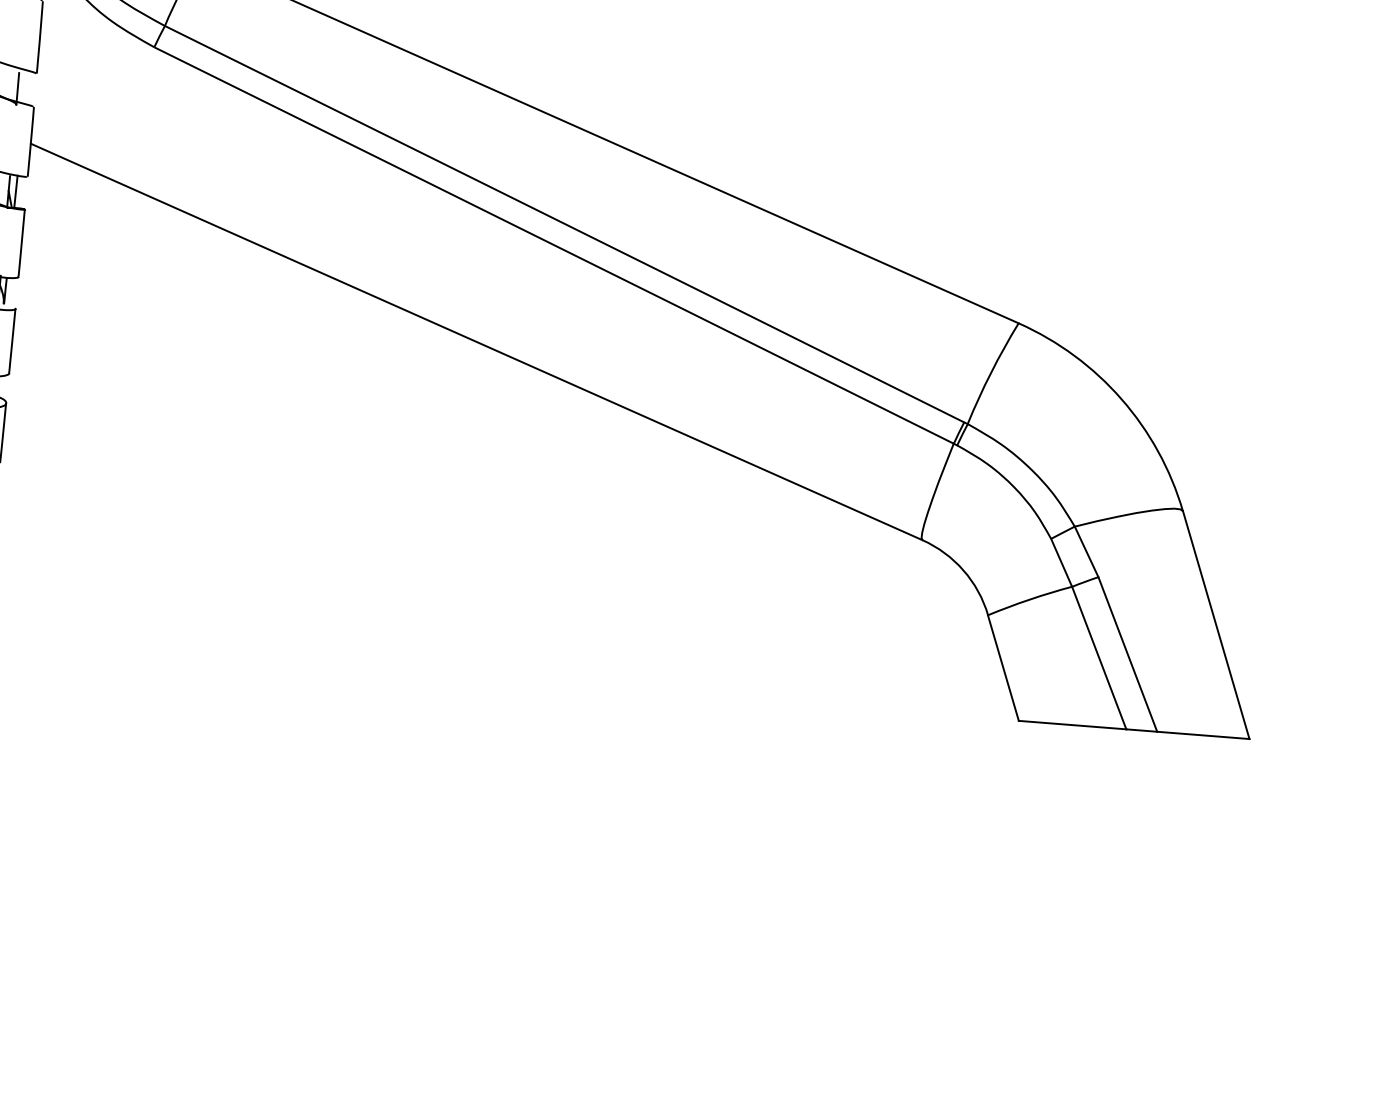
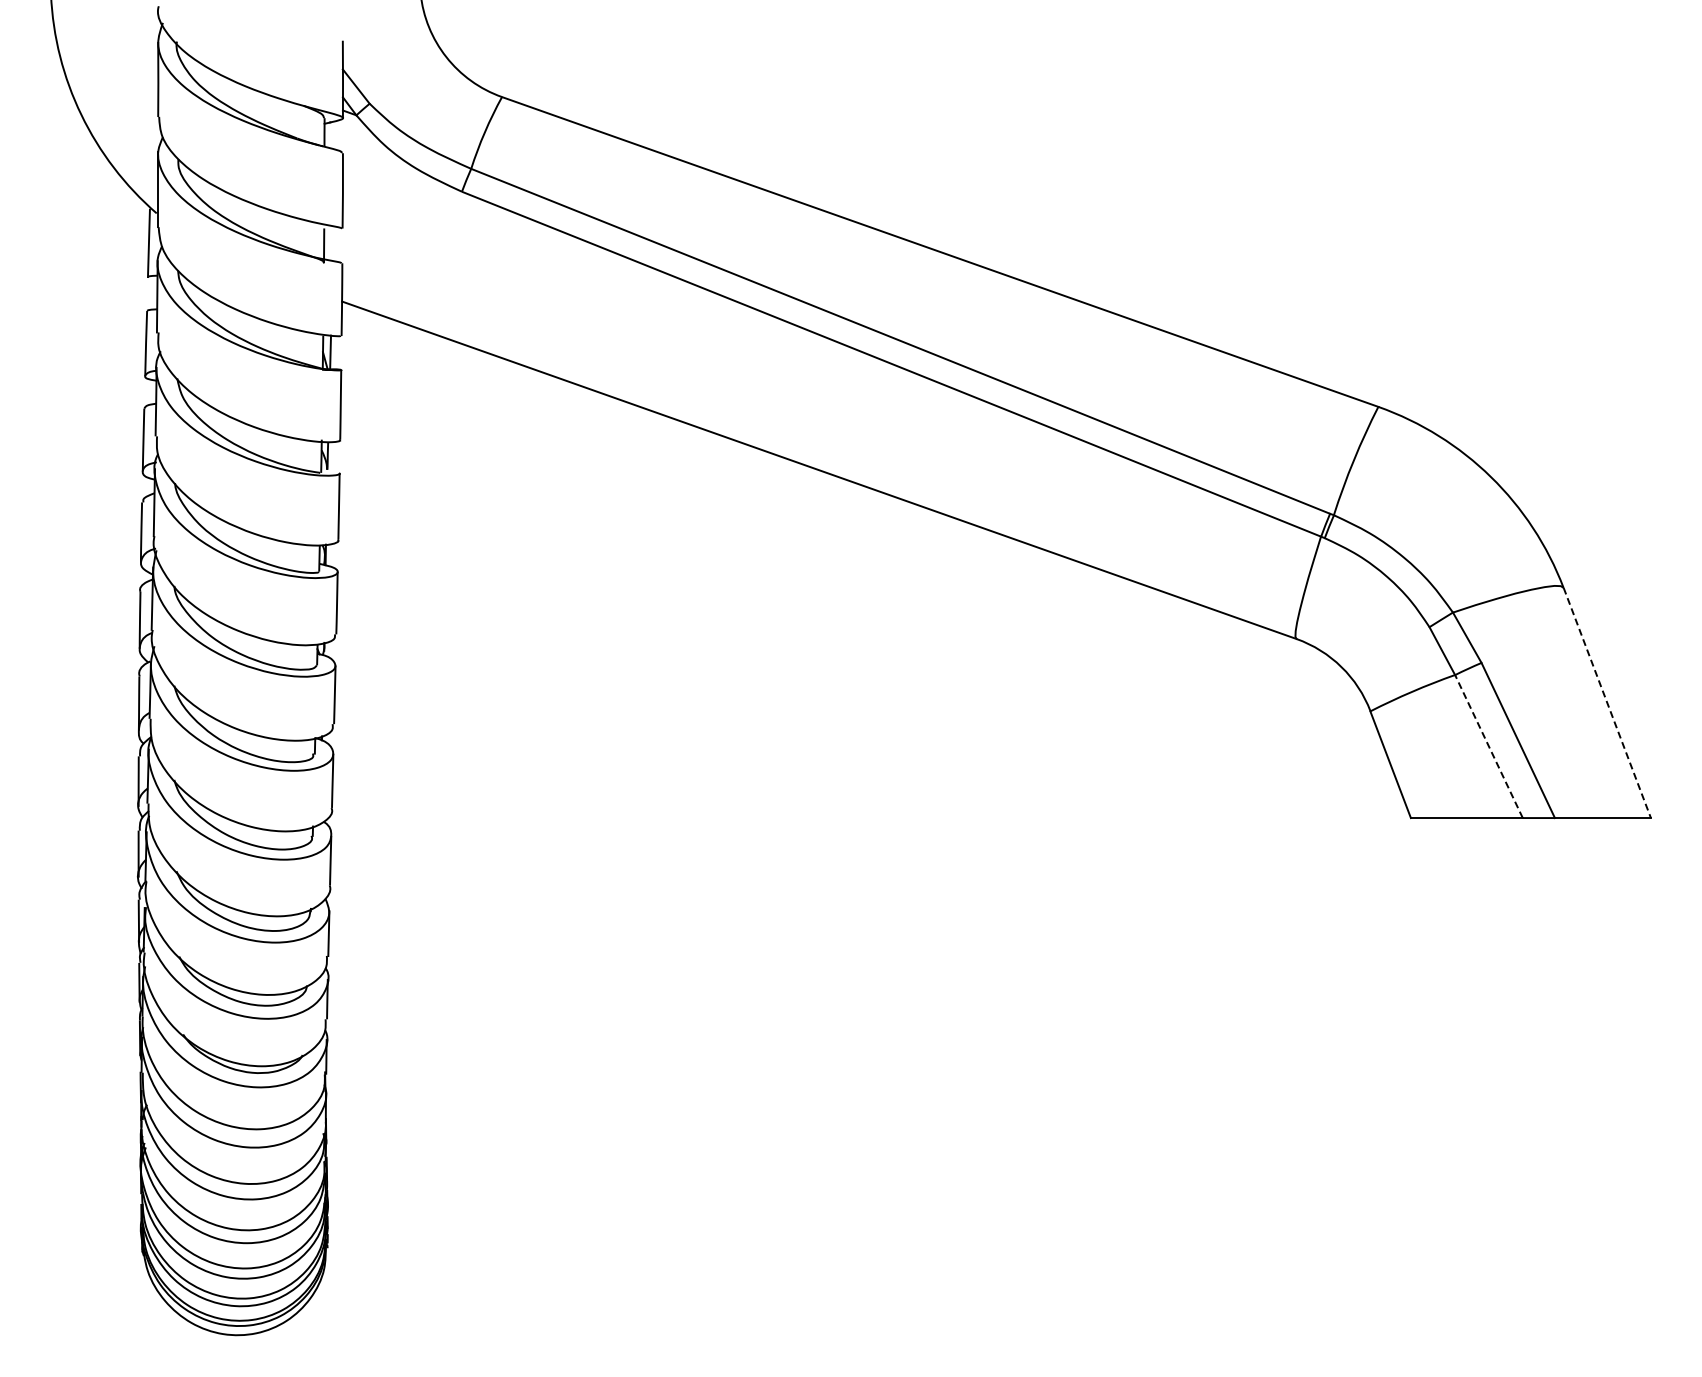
line: (1216, 625) -> (1607, 703), solid -> dashed
line: (1098, 657) -> (1488, 746), solid -> dashed

